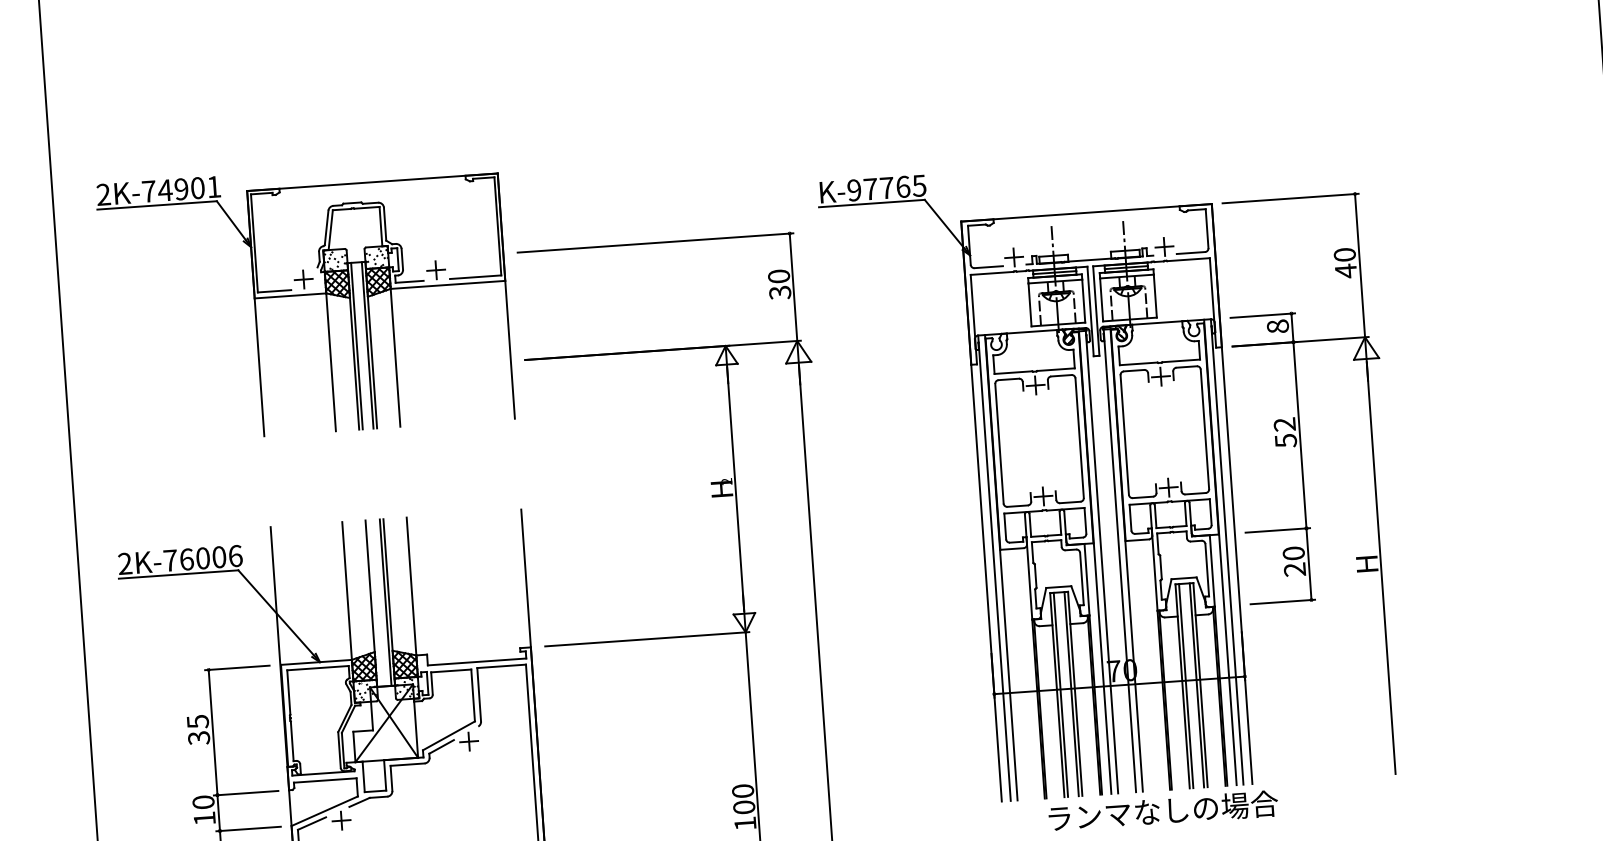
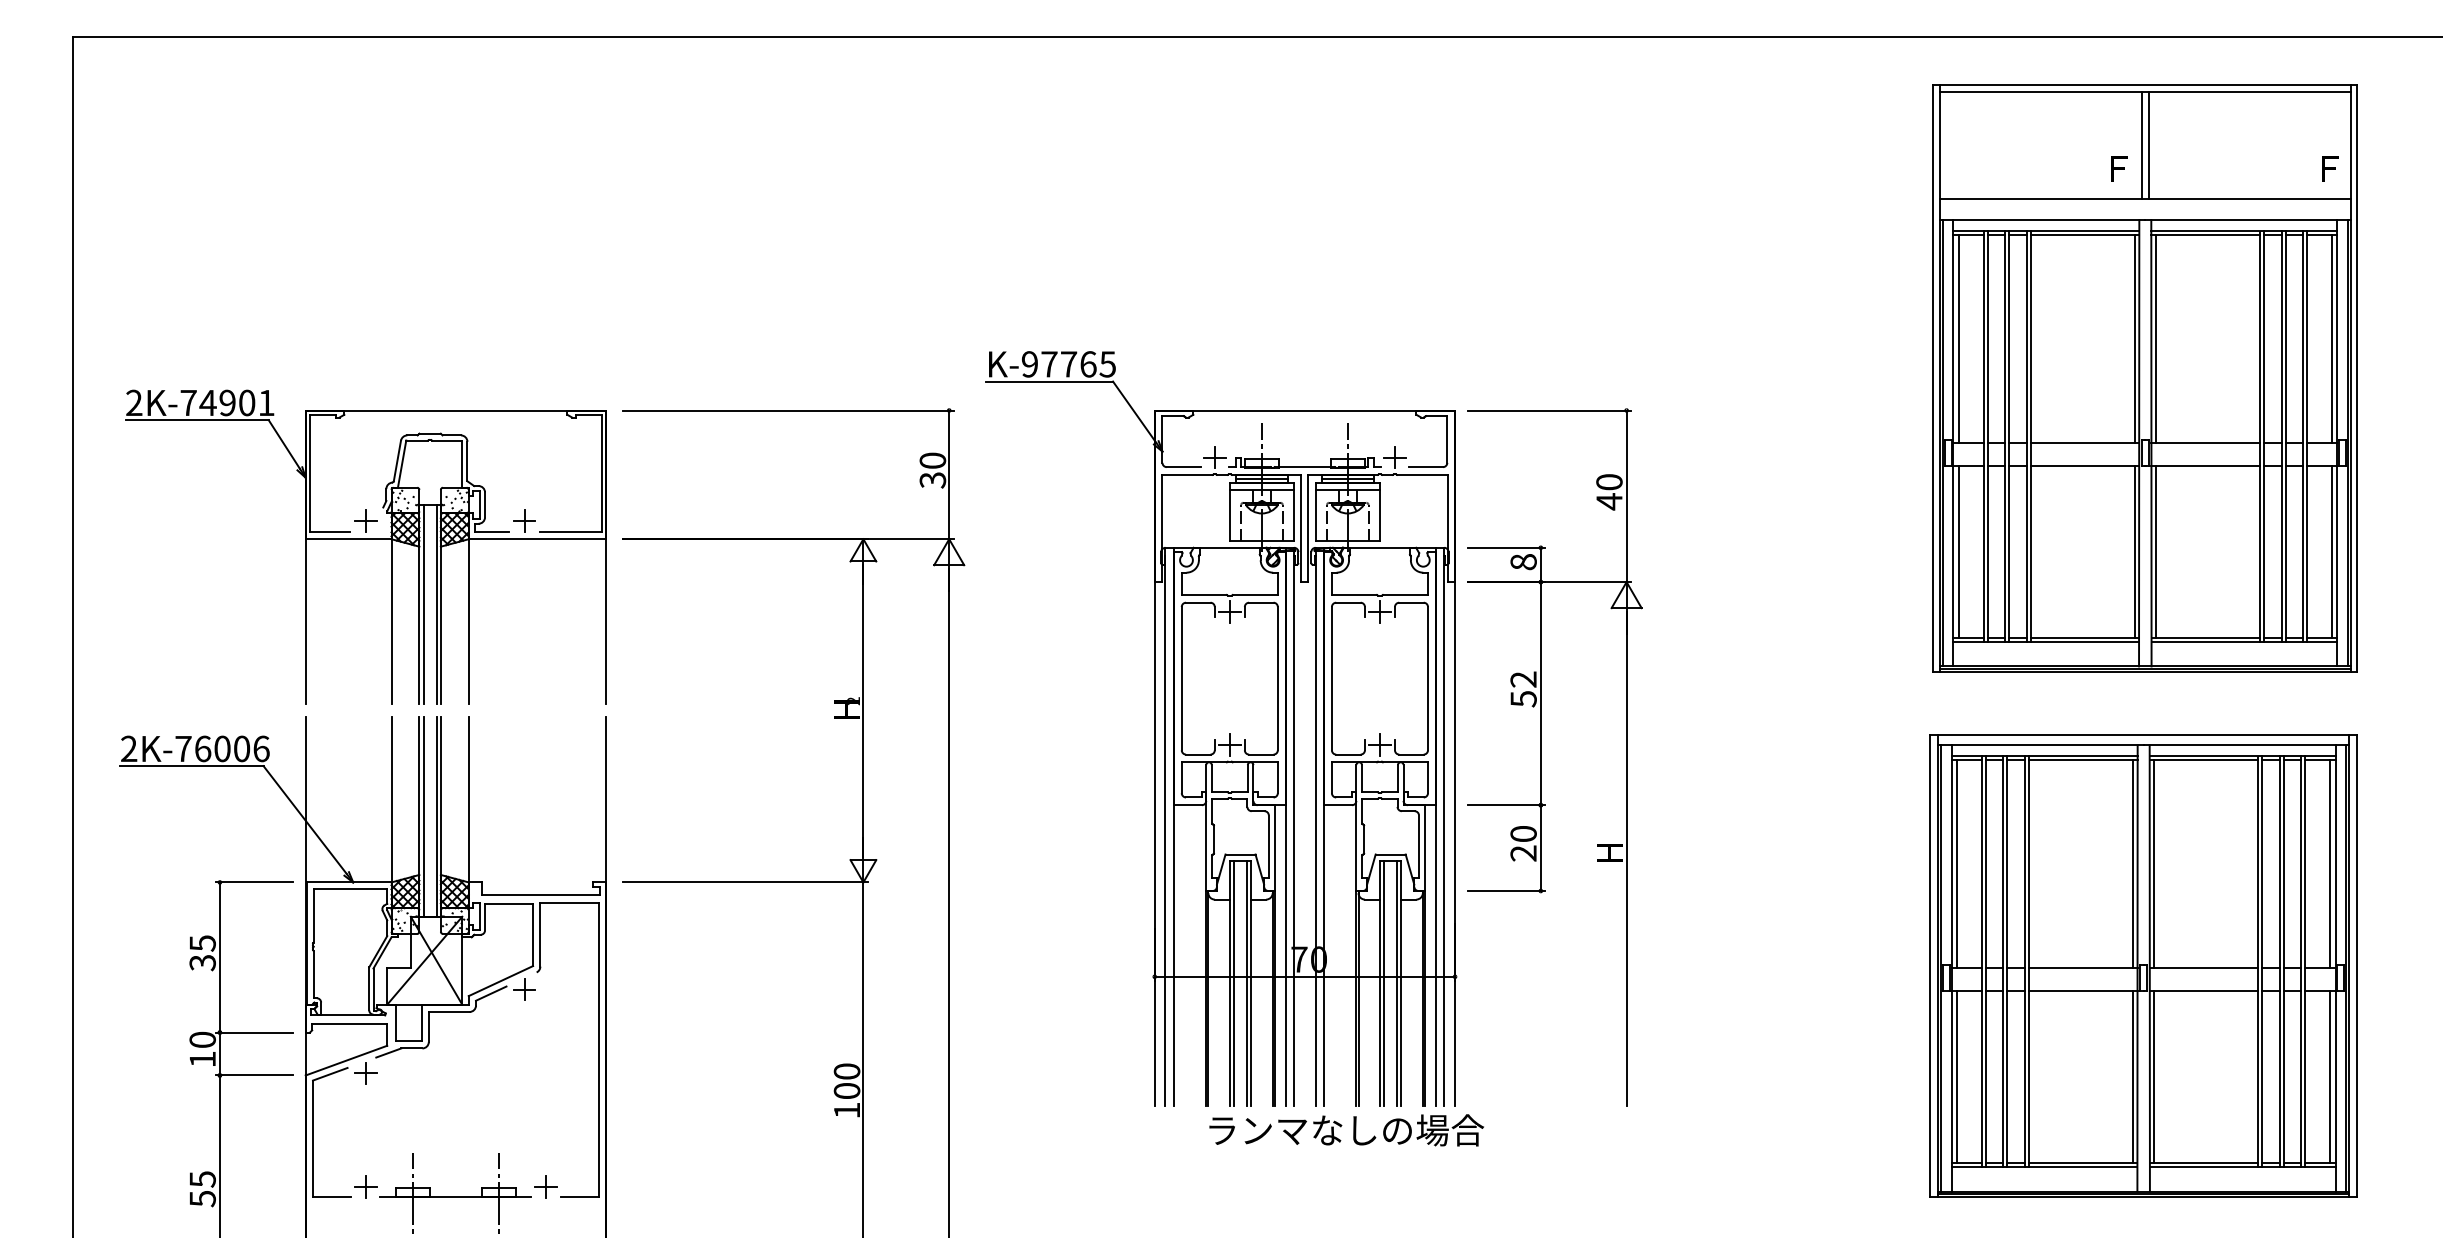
part: (304, 295) -> (365, 539), moved
line: (374, 603) -> (423, 816), added

